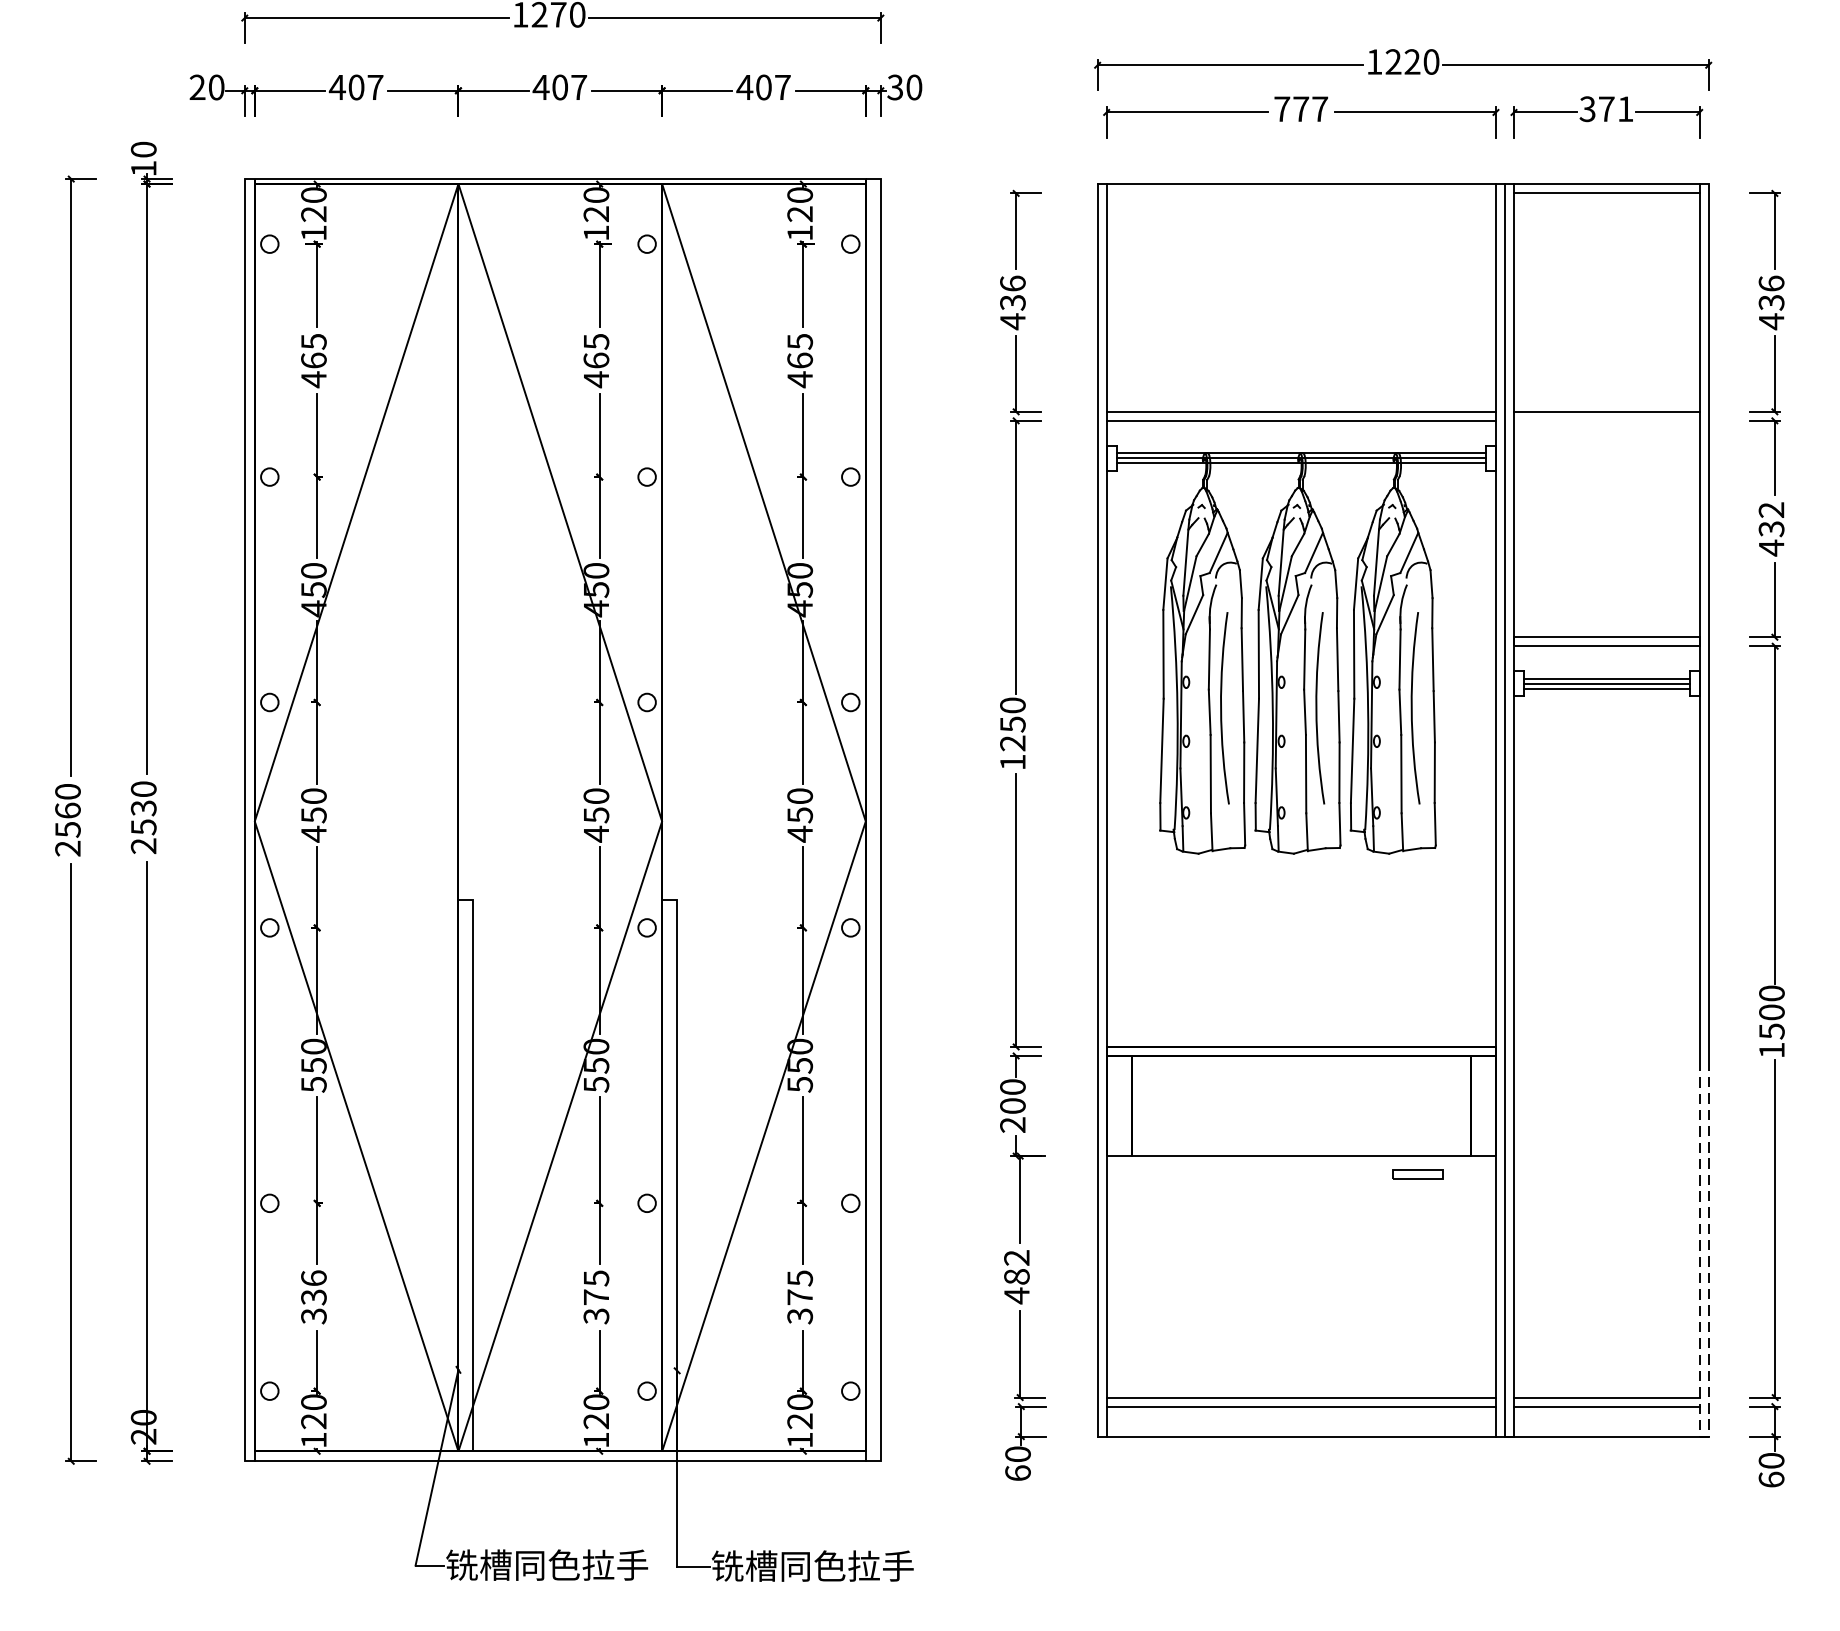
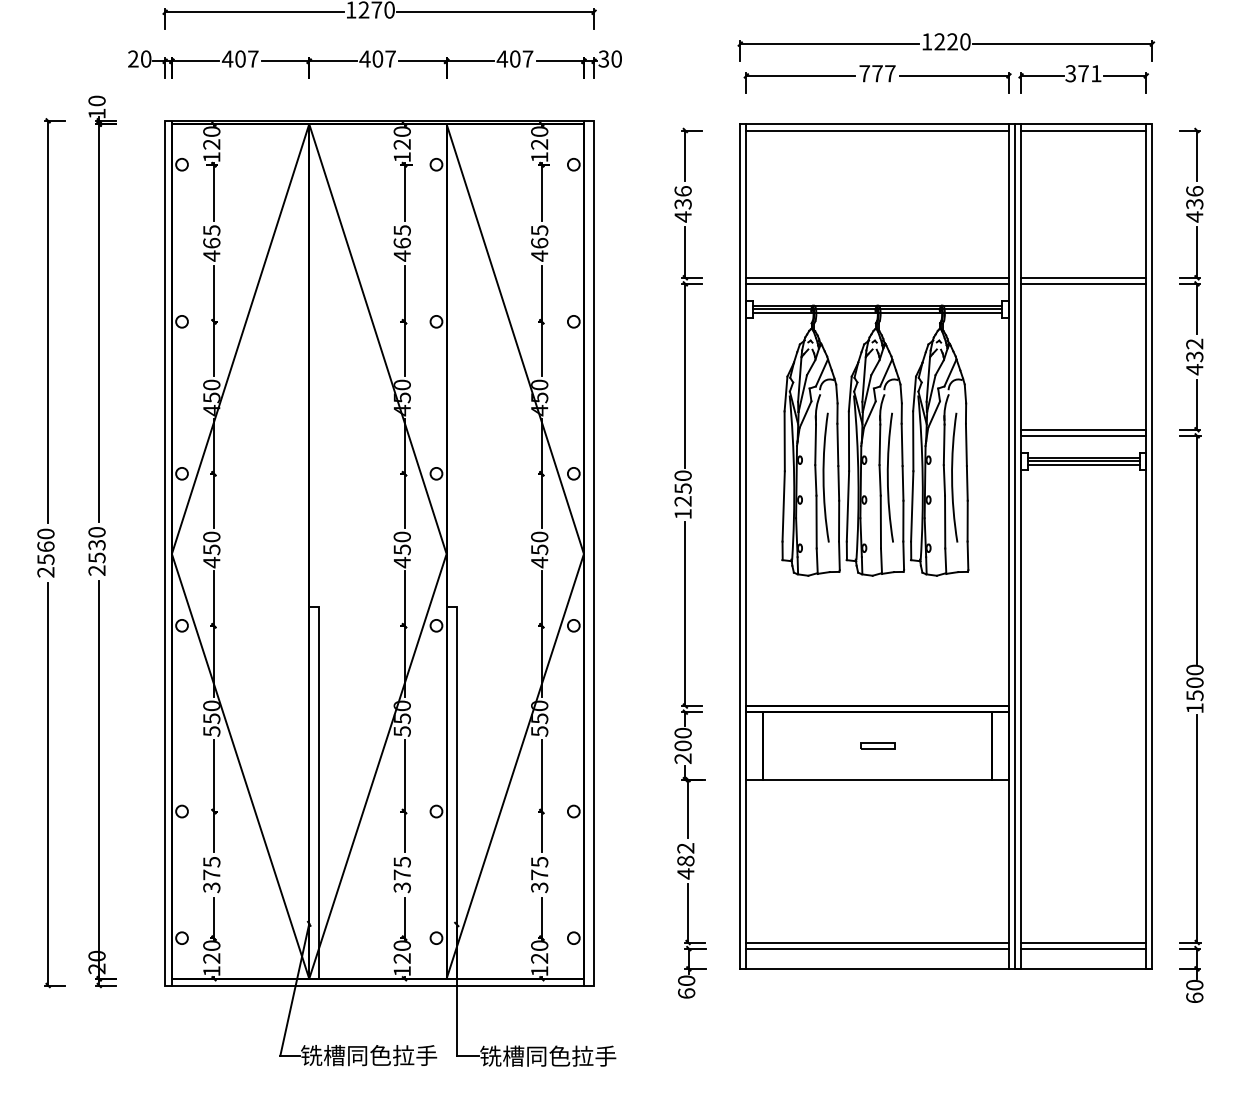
line: (1301, 193) -> (877, 130), added
line: (1606, 420) -> (1083, 283), added
part: (1418, 1173) -> (877, 745), moved
text: (313, 1287) -> (211, 868), 336 -> 375
line: (1704, 1436) -> (1149, 968), dashed -> solid

